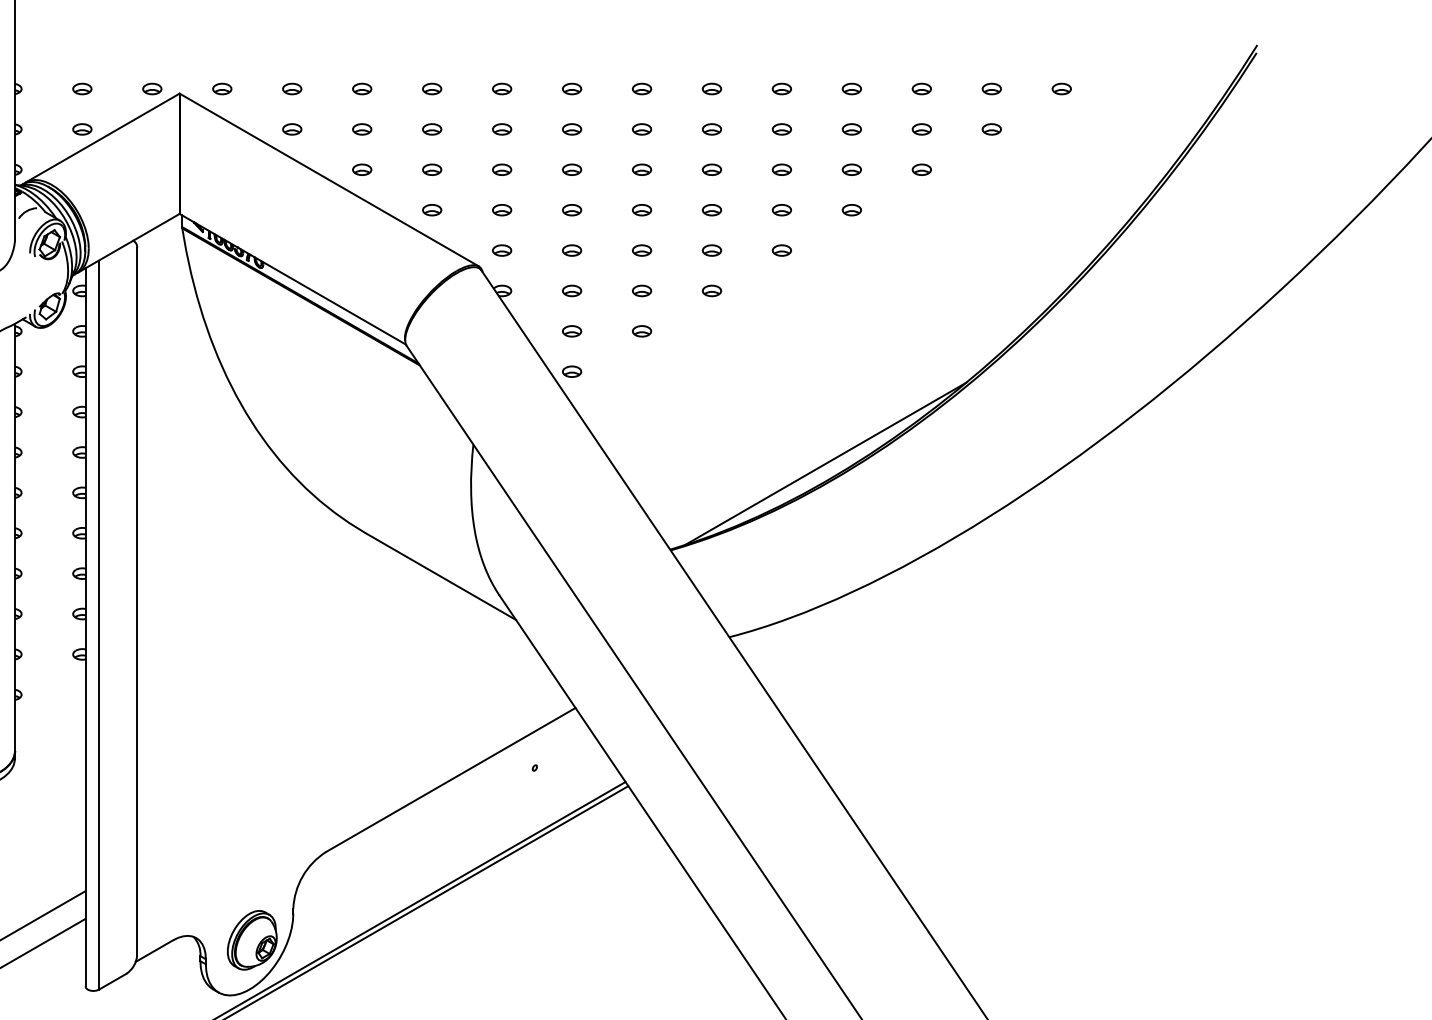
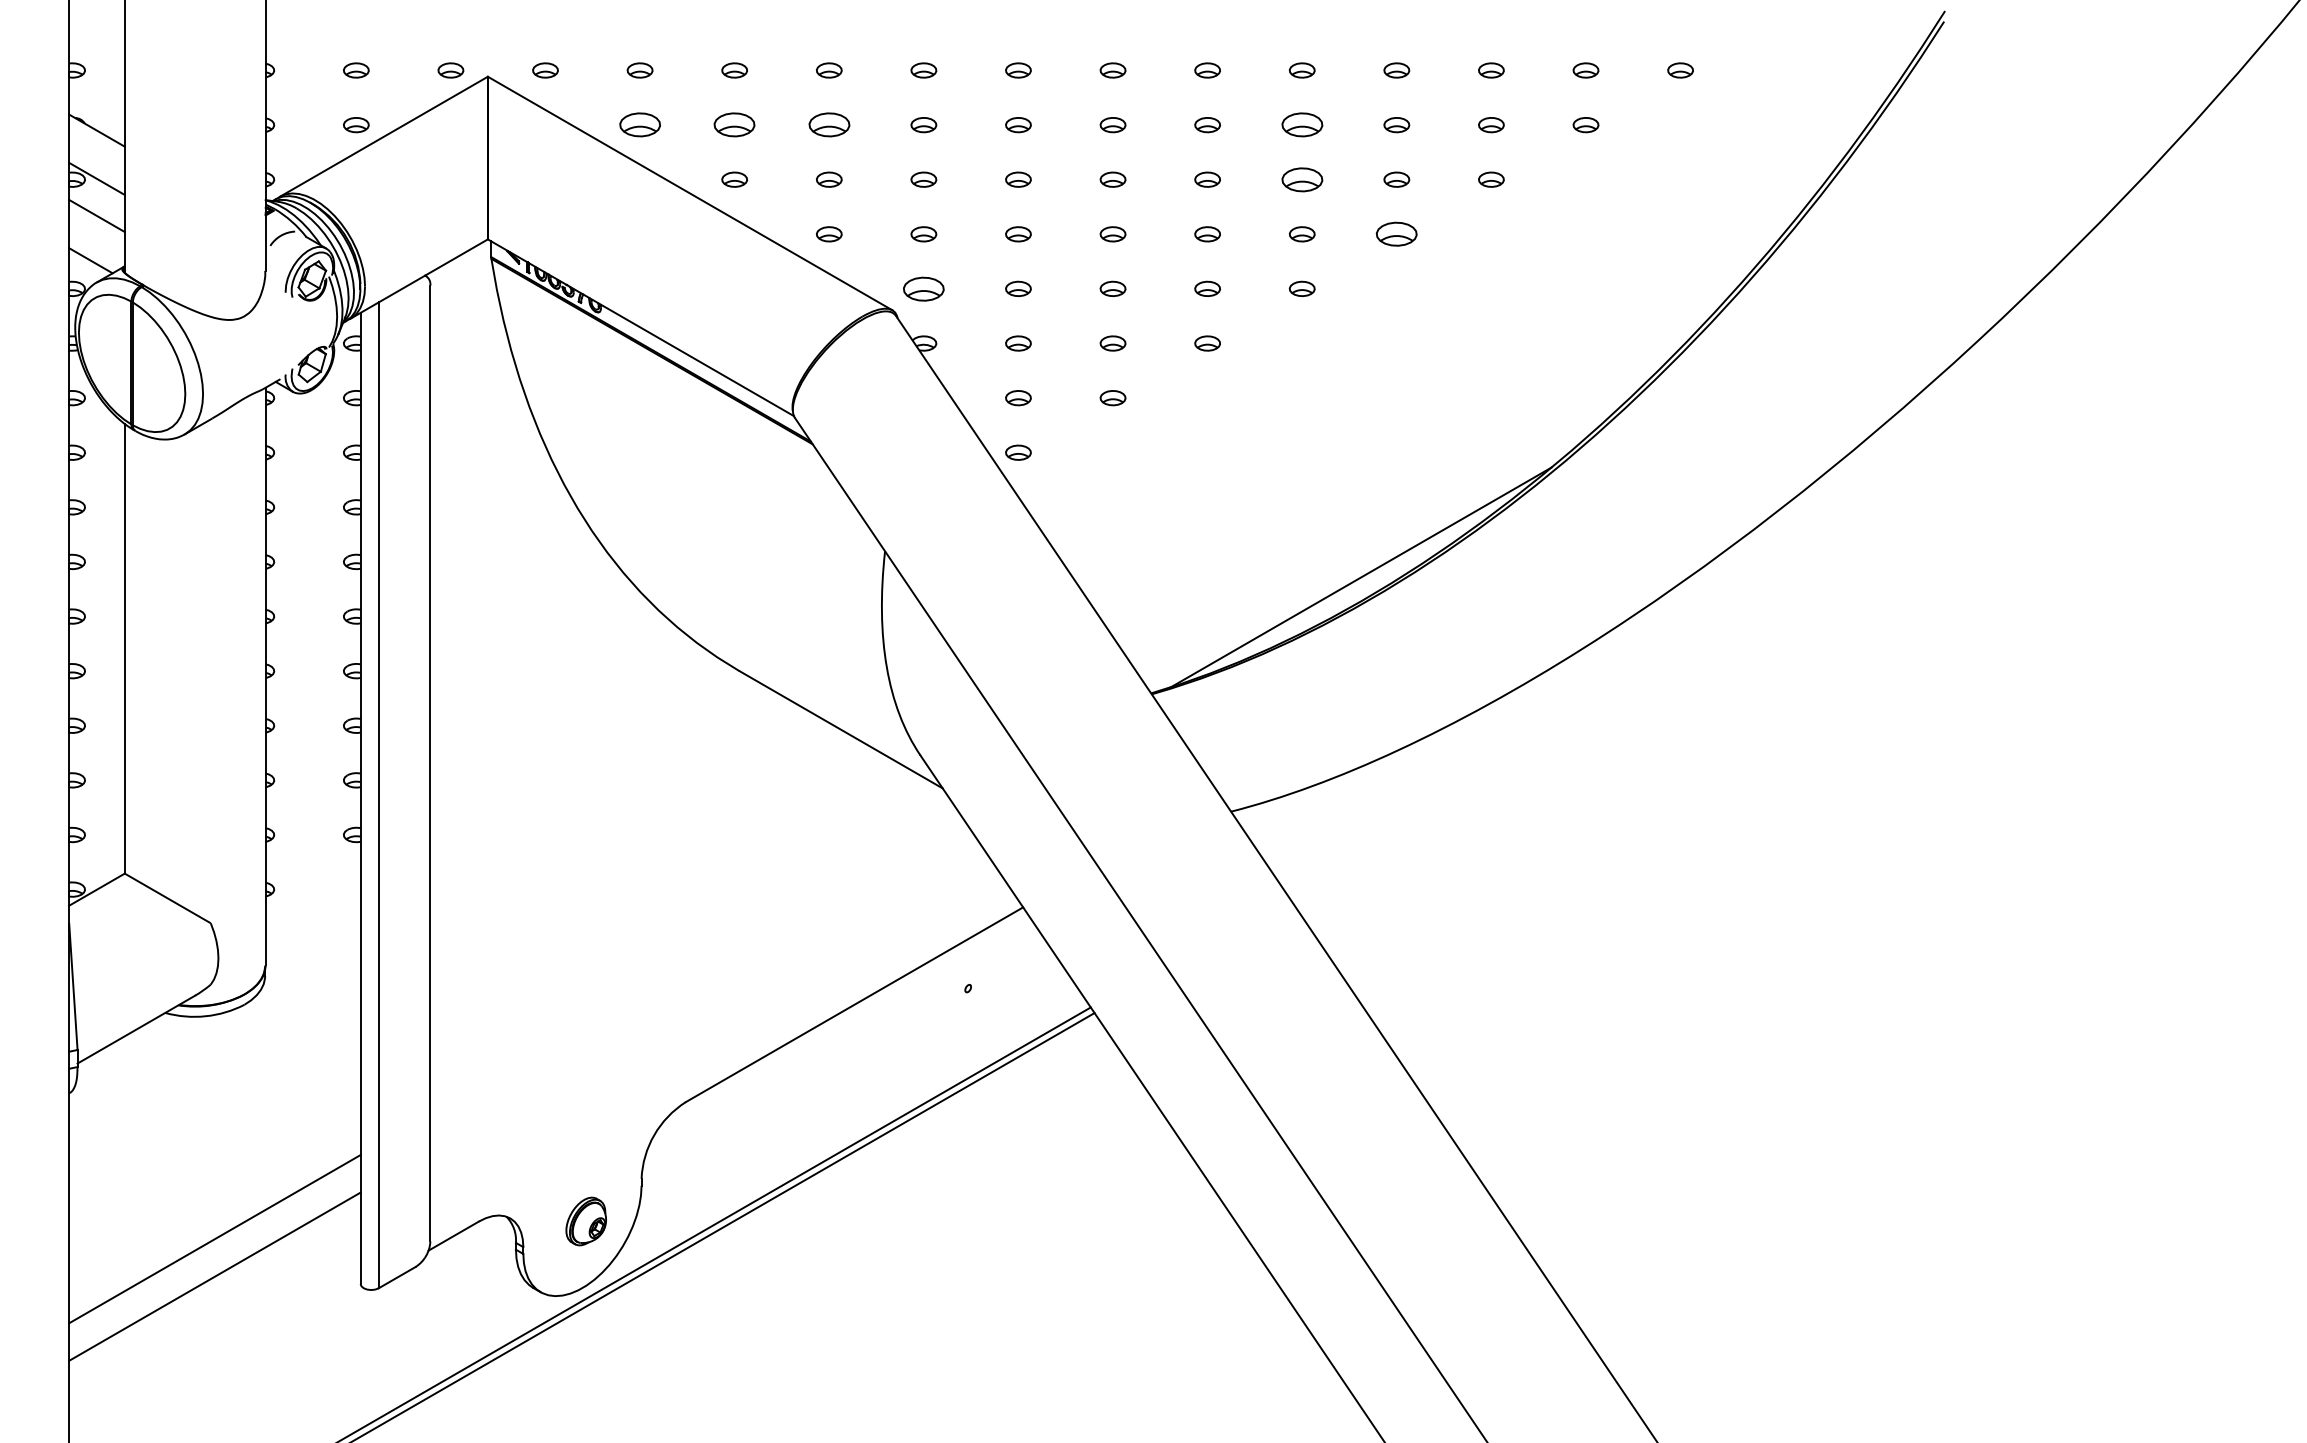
part: (291, 129) -> (639, 125), size x1.6
part: (362, 129) -> (734, 125), size x1.6
part: (431, 129) -> (828, 125), size x1.6
part: (781, 129) -> (1301, 125), size x1.6
part: (781, 169) -> (1301, 179), size x1.6
part: (851, 210) -> (1396, 234), size x1.6
part: (501, 250) -> (923, 288), size x1.6
part: (252, 940) -> (586, 1221), size x0.6

